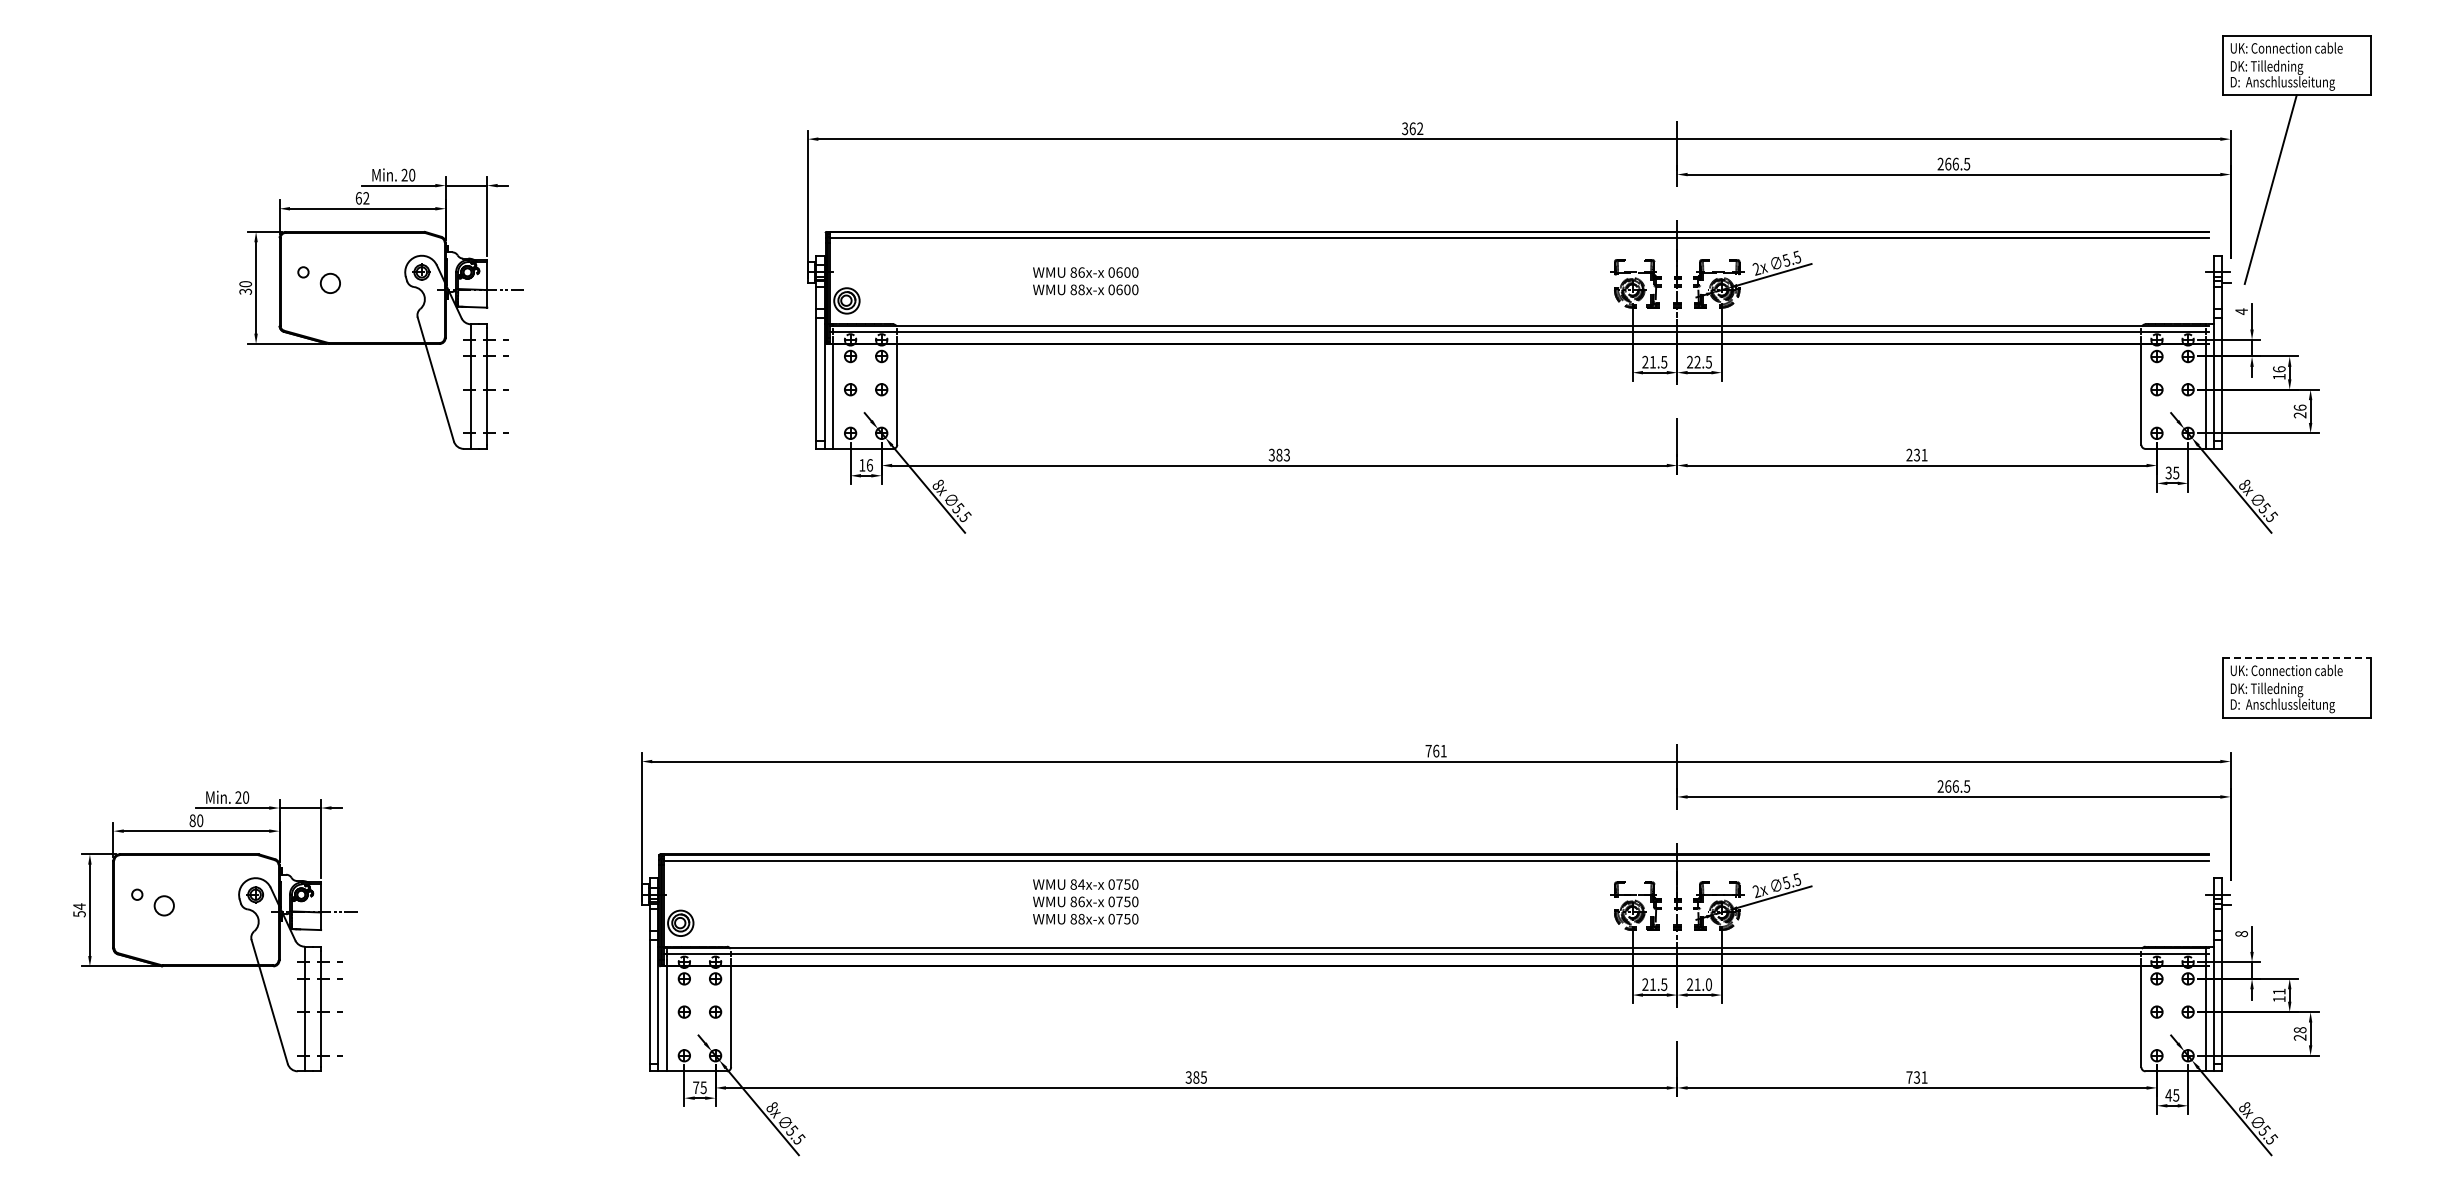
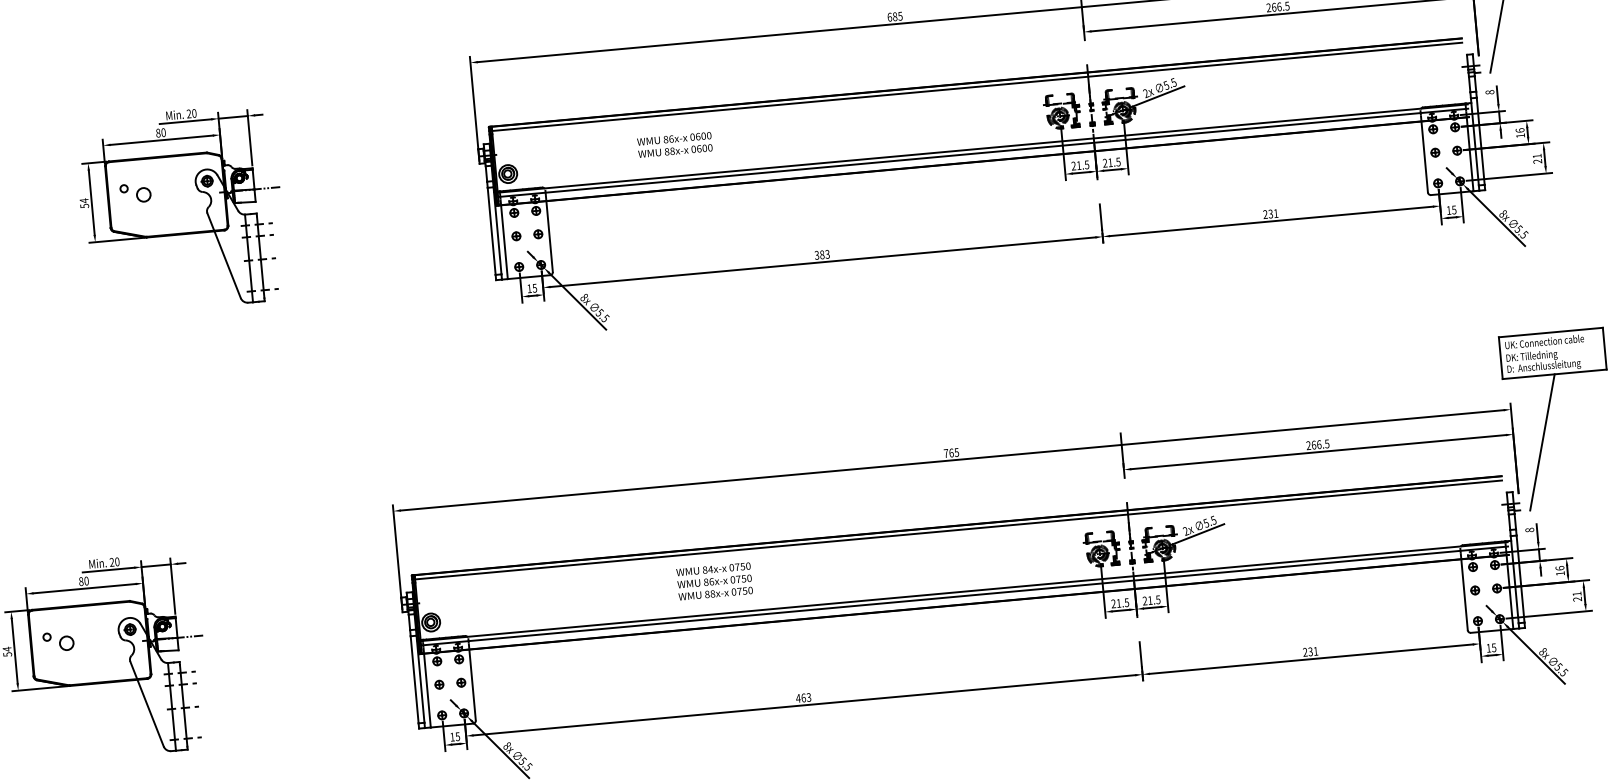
text: (1412, 128) -> (894, 16), 362 -> 685
text: (362, 198) -> (160, 133), 62 -> 80
text: (245, 287) -> (84, 203), 30 -> 54
text: (2241, 311) -> (1489, 92), 4 -> 8
text: (1697, 361) -> (1110, 162), 22.5 -> 21.5
text: (2299, 407) -> (1536, 156), 26 -> 21
text: (869, 465) -> (534, 288), 16 -> 15
text: (2168, 472) -> (1448, 210), 35 -> 15
line: (2296, 658) -> (1550, 332), dashed -> solid
text: (1443, 751) -> (956, 452), 761 -> 765
line: (2270, 811) -> (1542, 442), added
text: (1708, 984) -> (1157, 599), 21.0 -> 21.5
text: (2279, 991) -> (1560, 568), 11 -> 16
text: (2299, 1030) -> (1576, 594), 28 -> 21
text: (1195, 1077) -> (803, 698), 385 -> 463
text: (1909, 1077) -> (1305, 652), 731 -> 231
text: (696, 1087) -> (452, 736), 75 -> 15
text: (2168, 1095) -> (1488, 648), 45 -> 15

